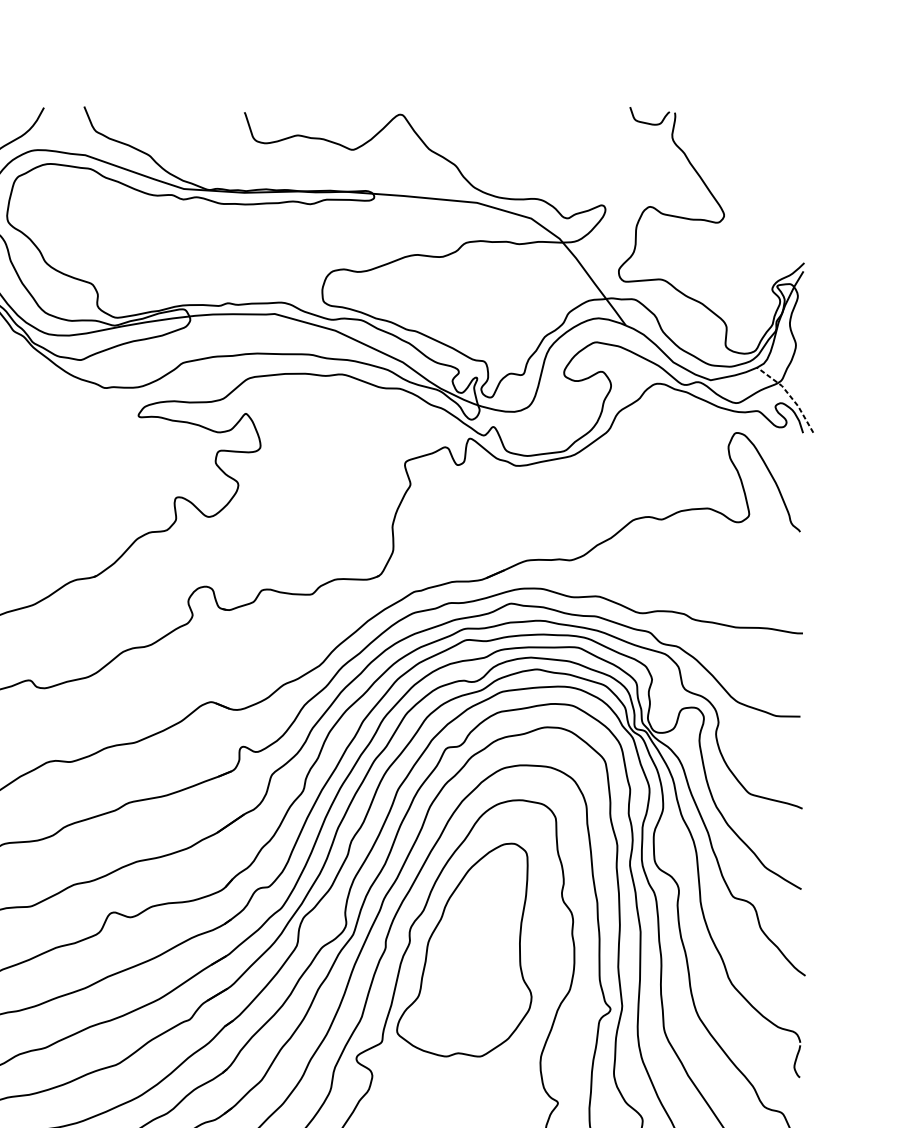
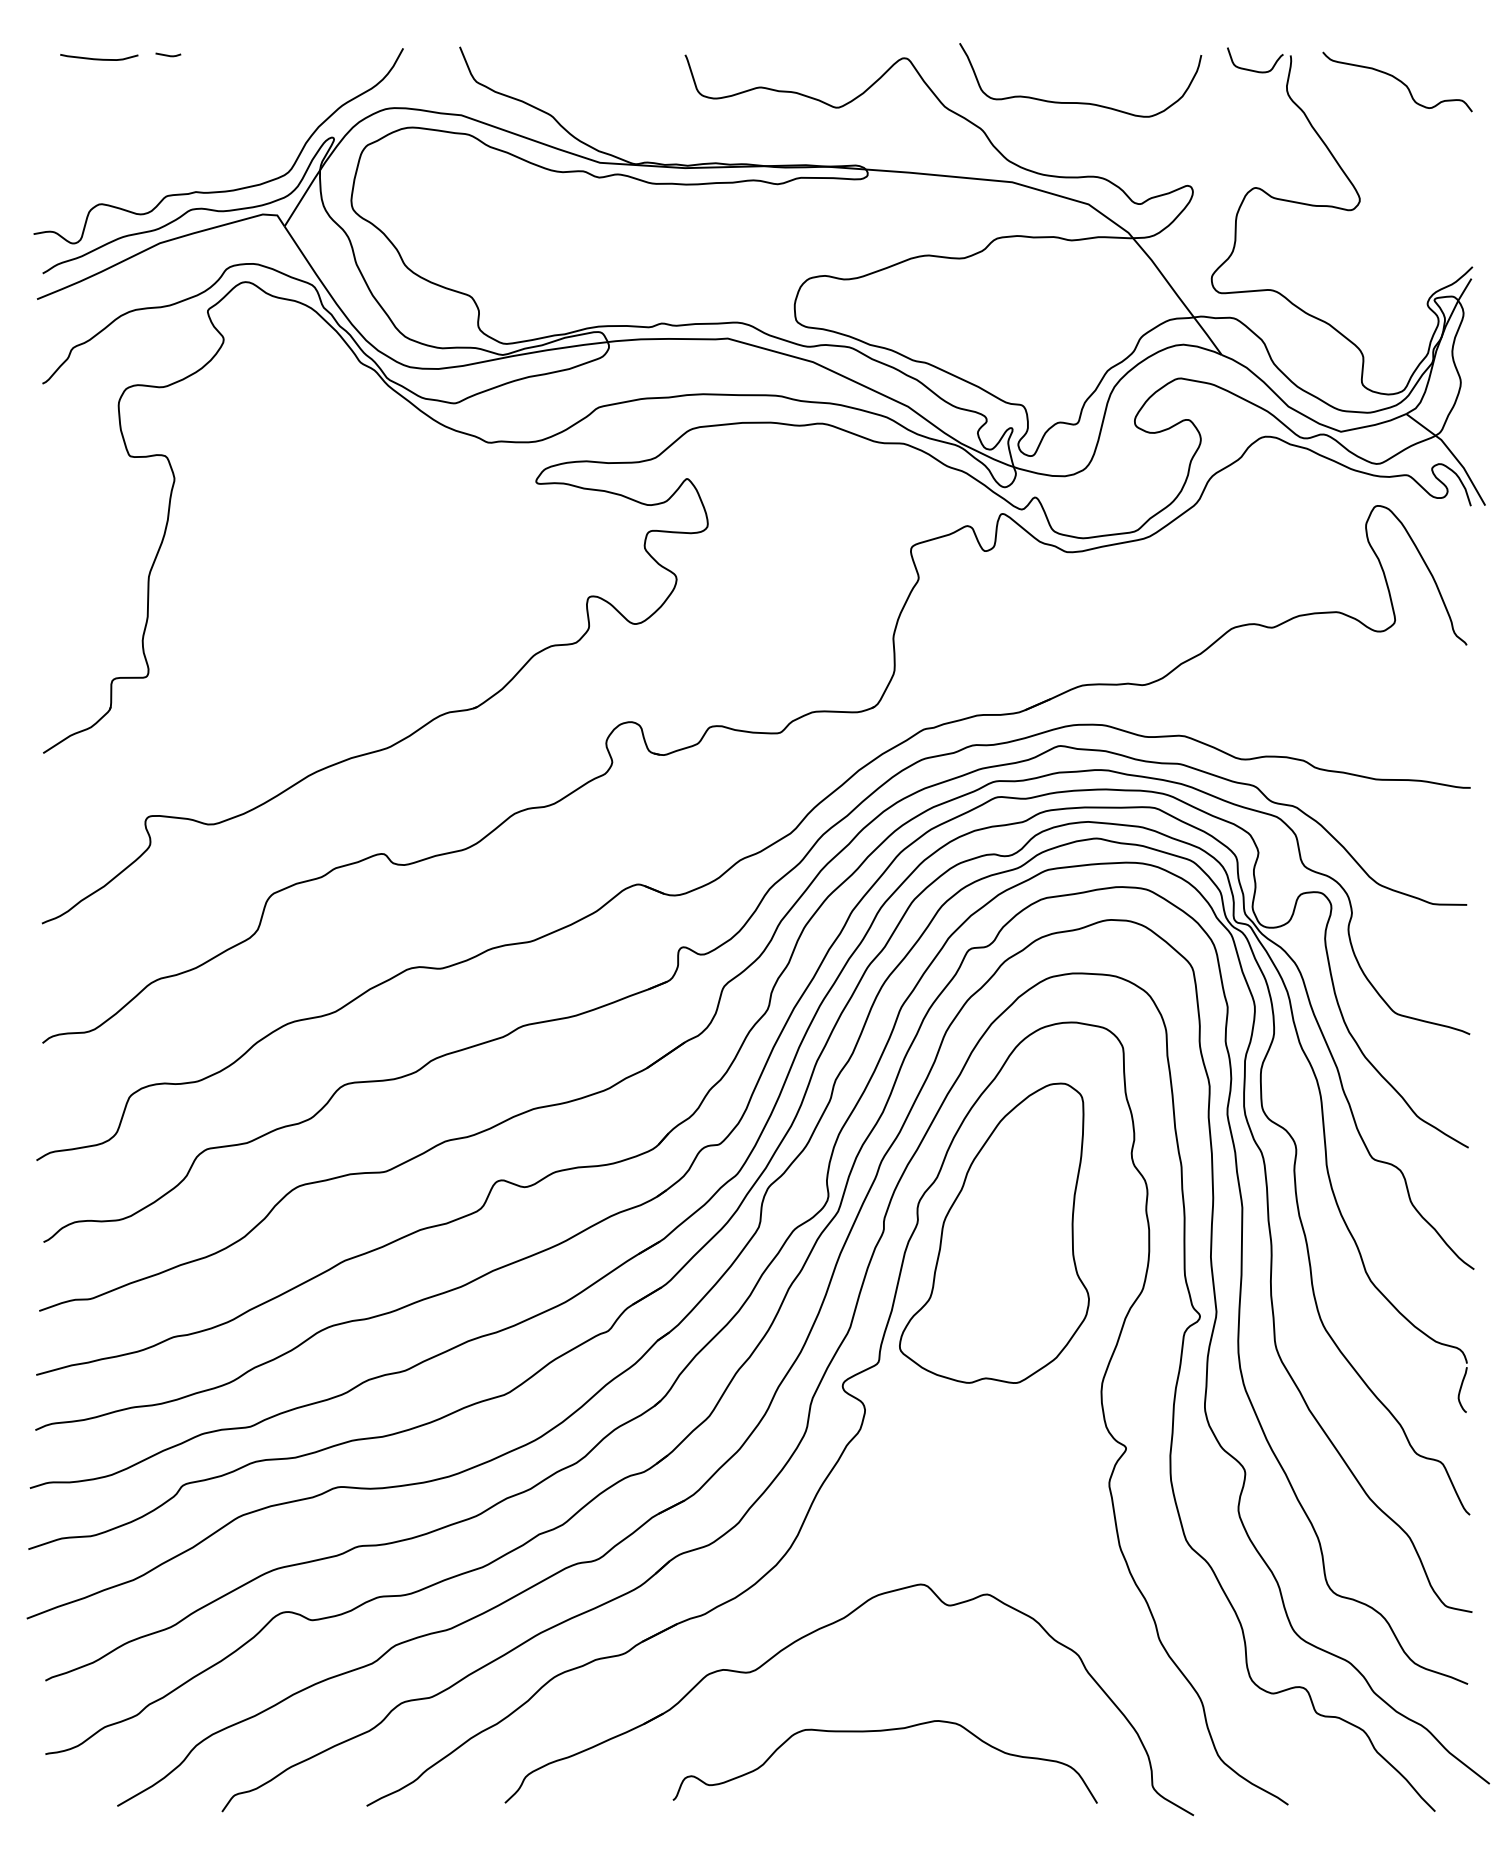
curve: (750, 130) -> (1397, 80), added
curve: (525, 146) -> (1080, 102), added
line: (790, 395) -> (1452, 453), dashed -> solid

